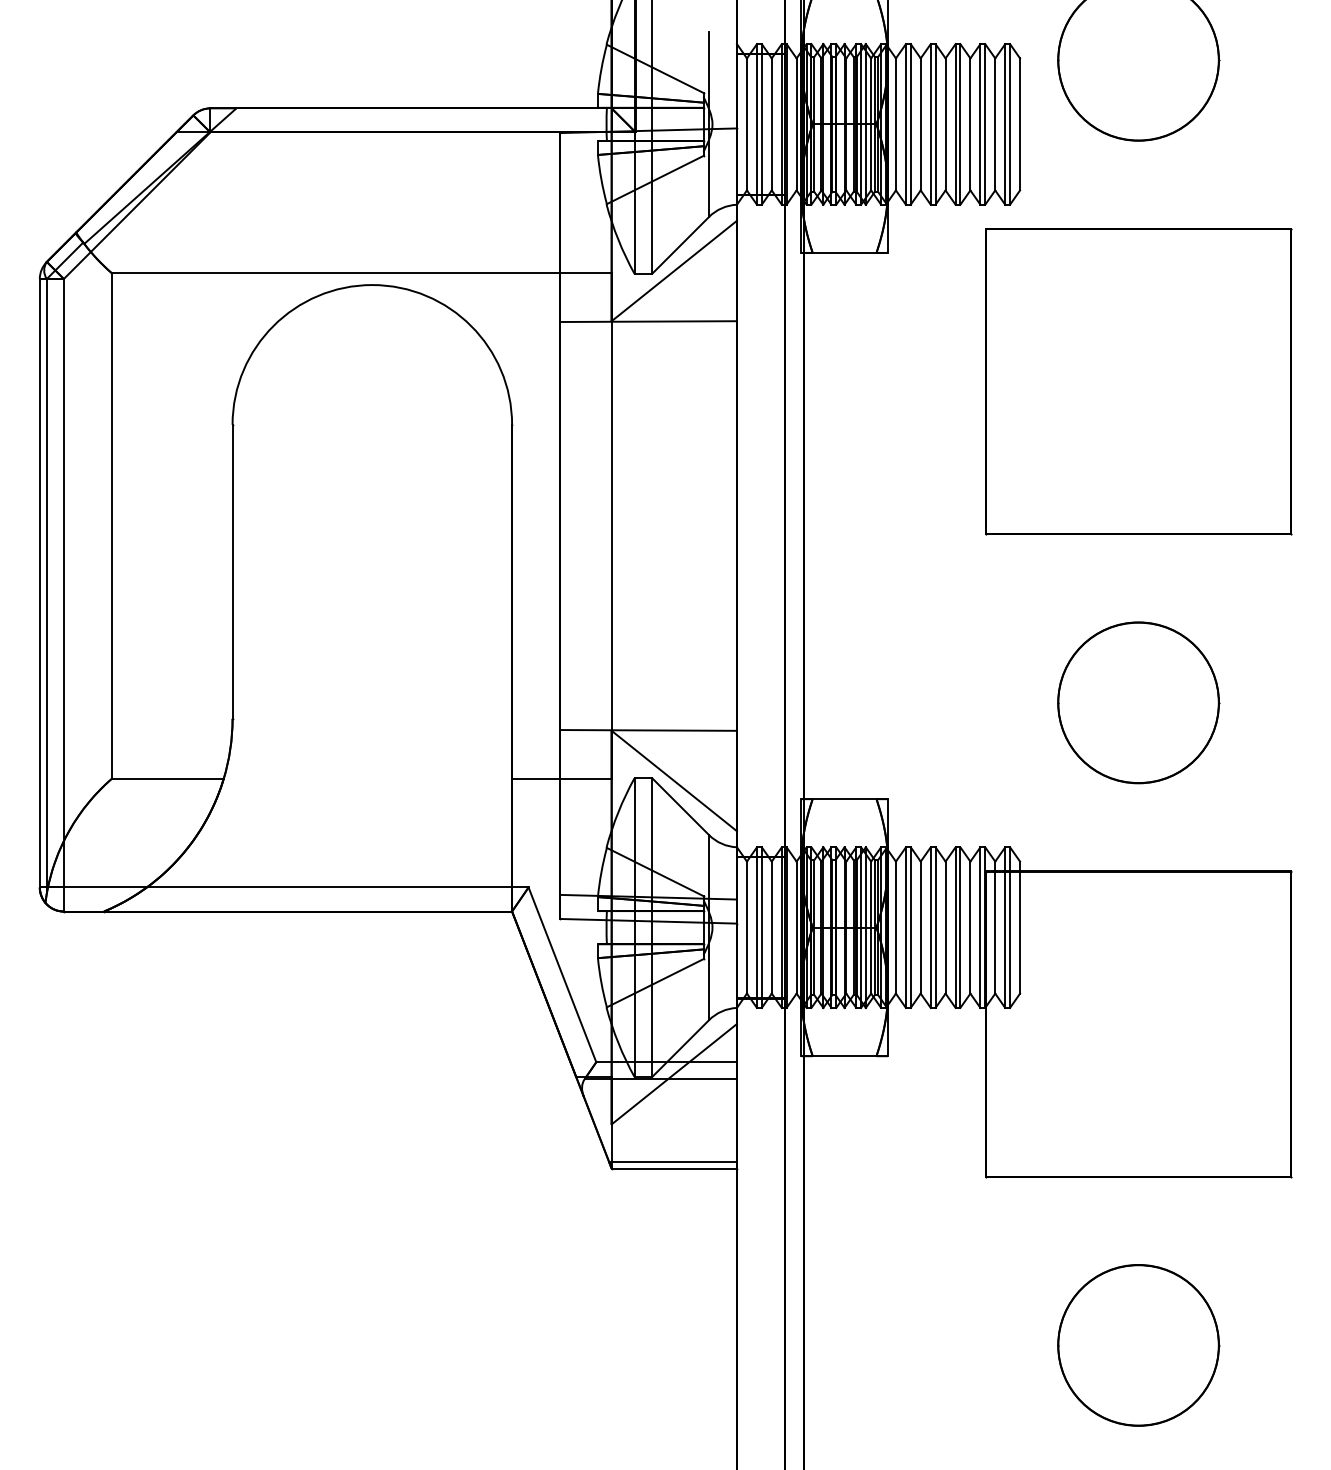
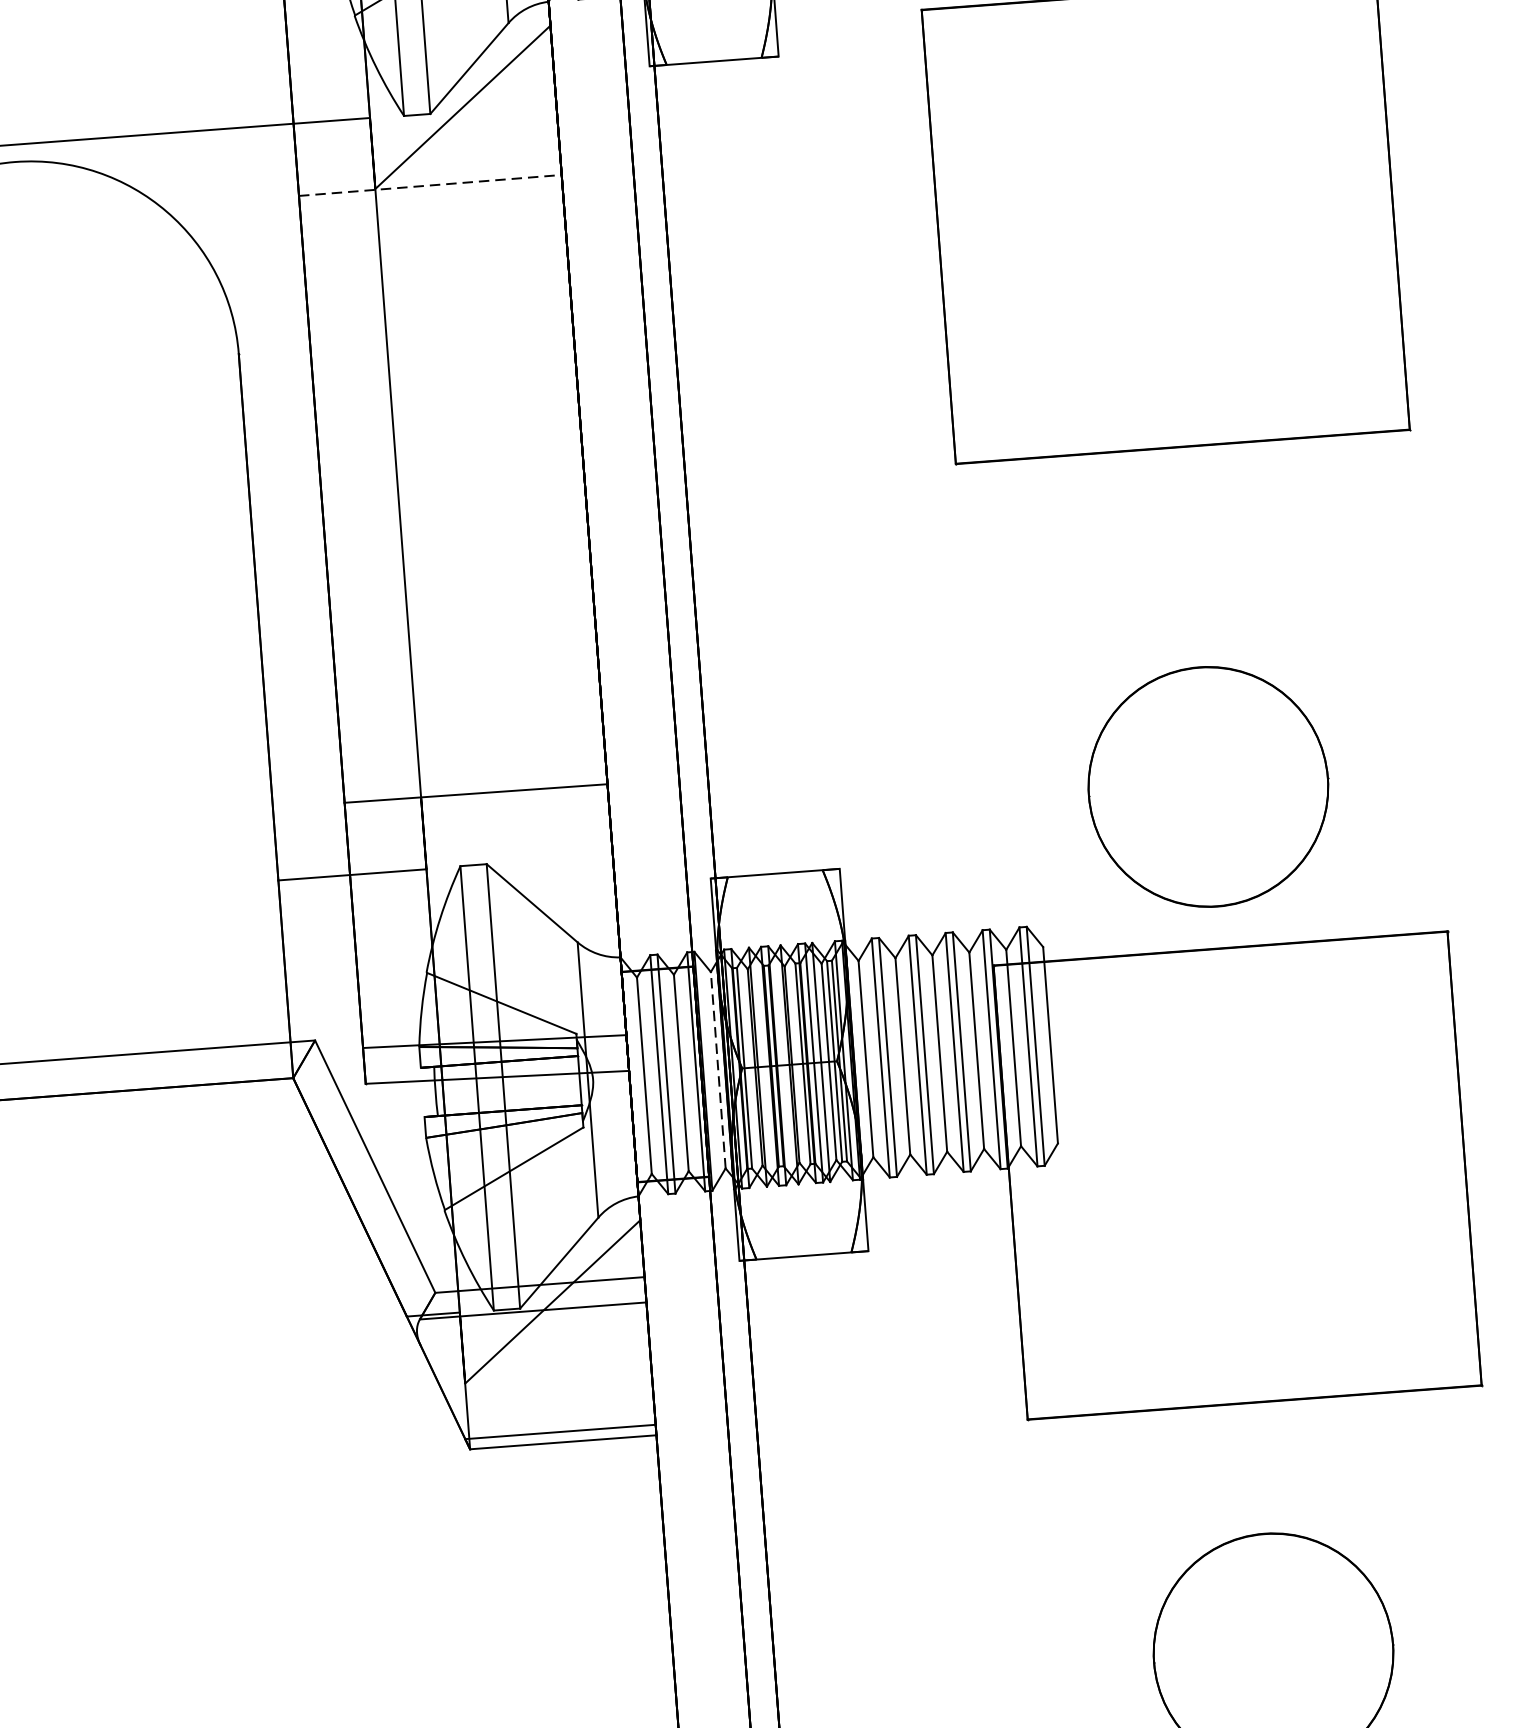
line: (649, 321) -> (431, 185), solid -> dashed
part: (1138, 702) -> (1208, 786), moved
line: (673, 780) -> (518, 865), removed
line: (796, 927) -> (718, 1070), solid -> dashed

